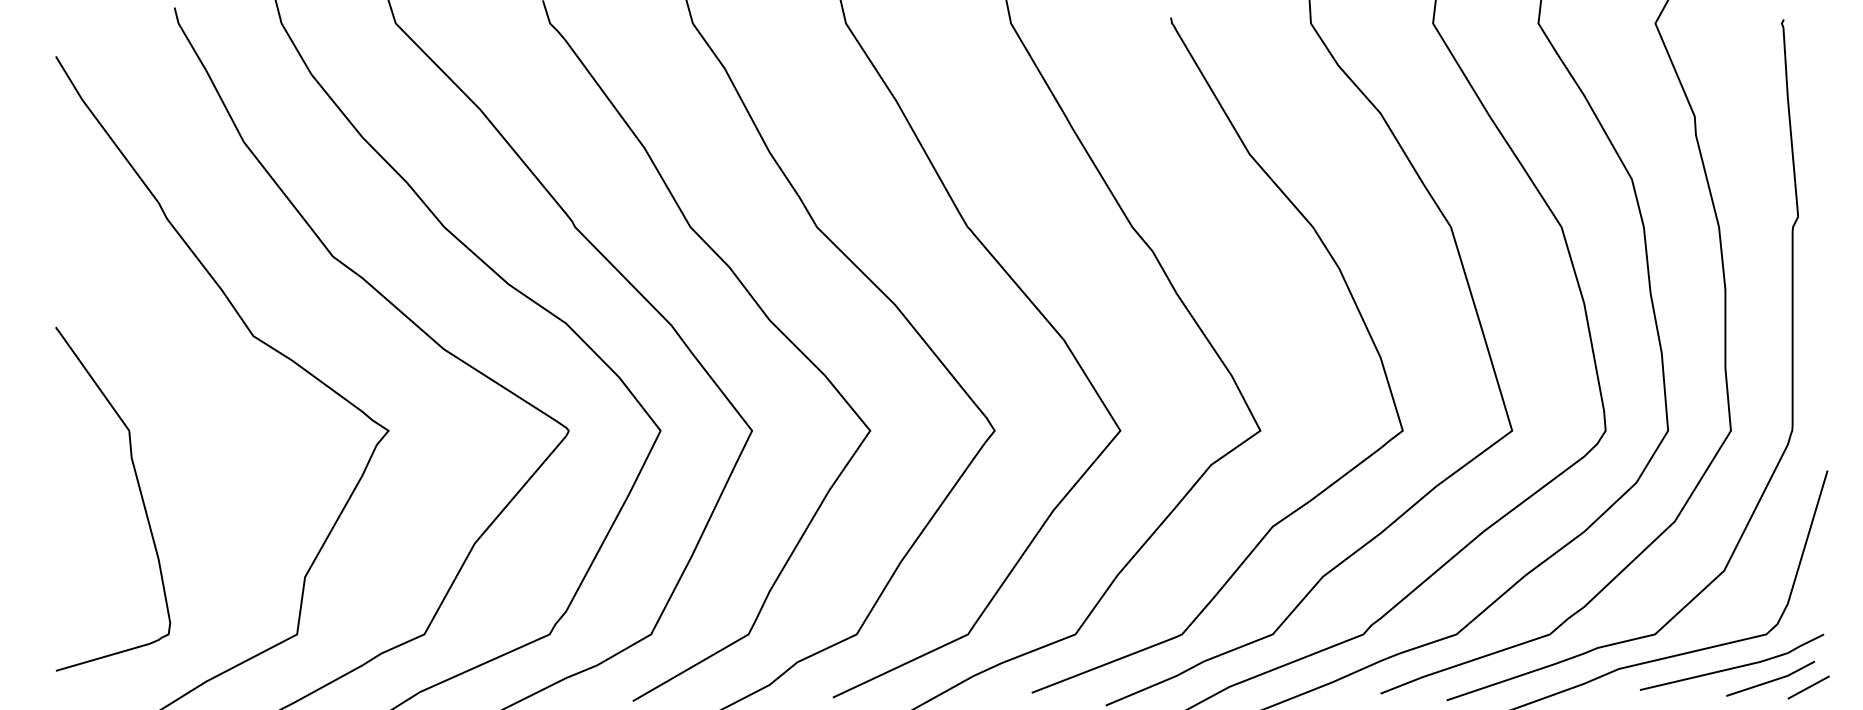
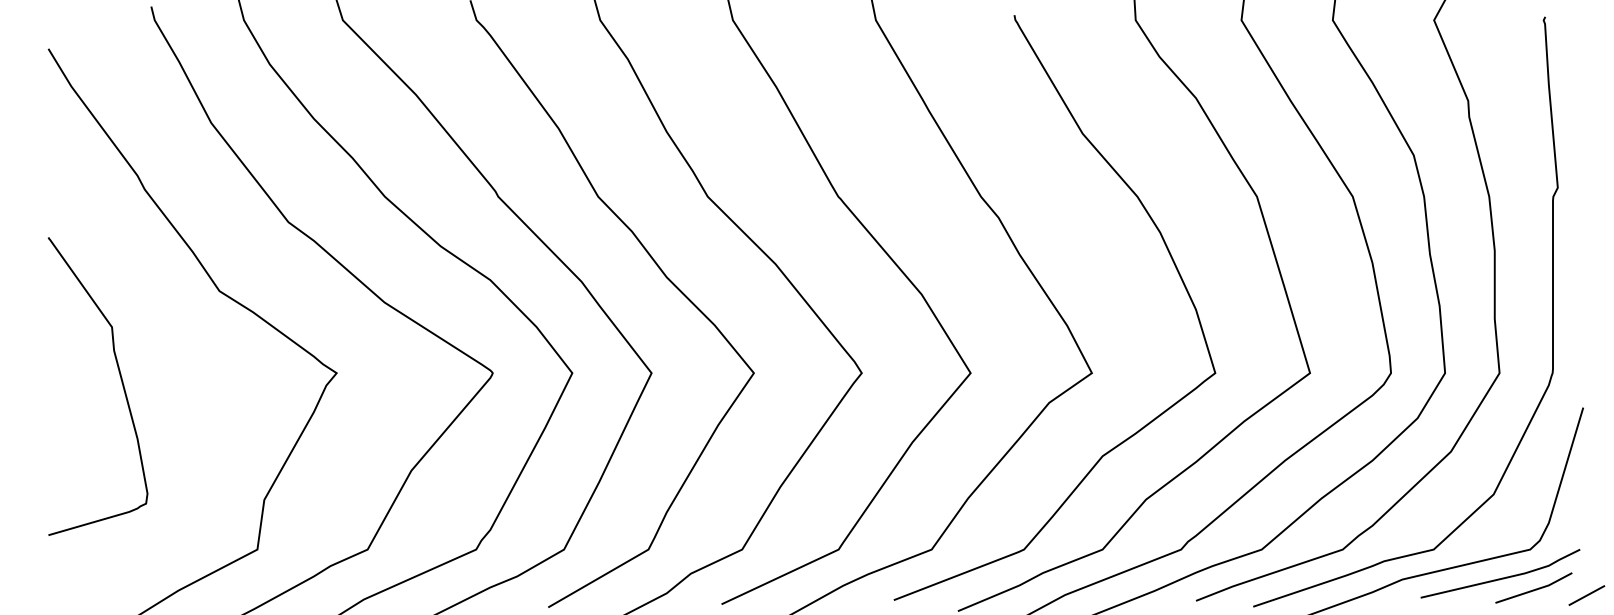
curve: (138, 488) -> (120, 377), moved
line: (1808, 687) -> (1586, 595), moved

